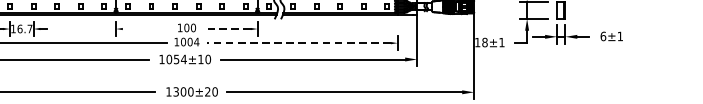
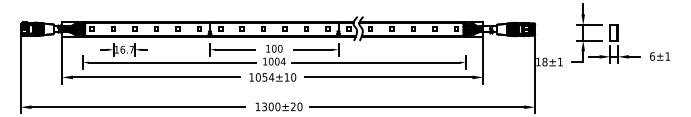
line: (144, 28) -> (235, 49), added
line: (228, 28) -> (312, 49), dashed -> solid
line: (298, 43) -> (375, 62), dashed -> solid

